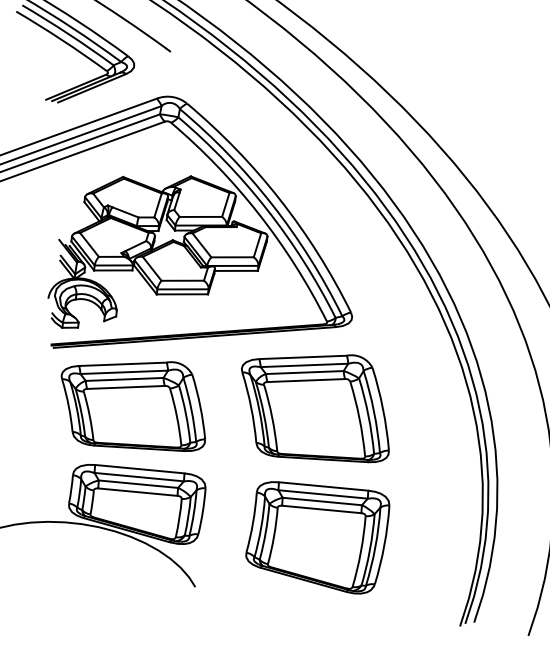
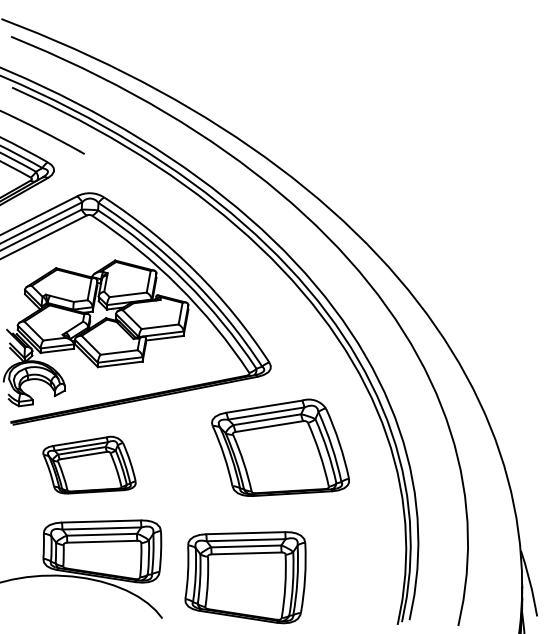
part: (133, 403) -> (89, 464), size x0.7
part: (315, 405) -> (280, 447), moved
part: (317, 536) -> (245, 577), moved

